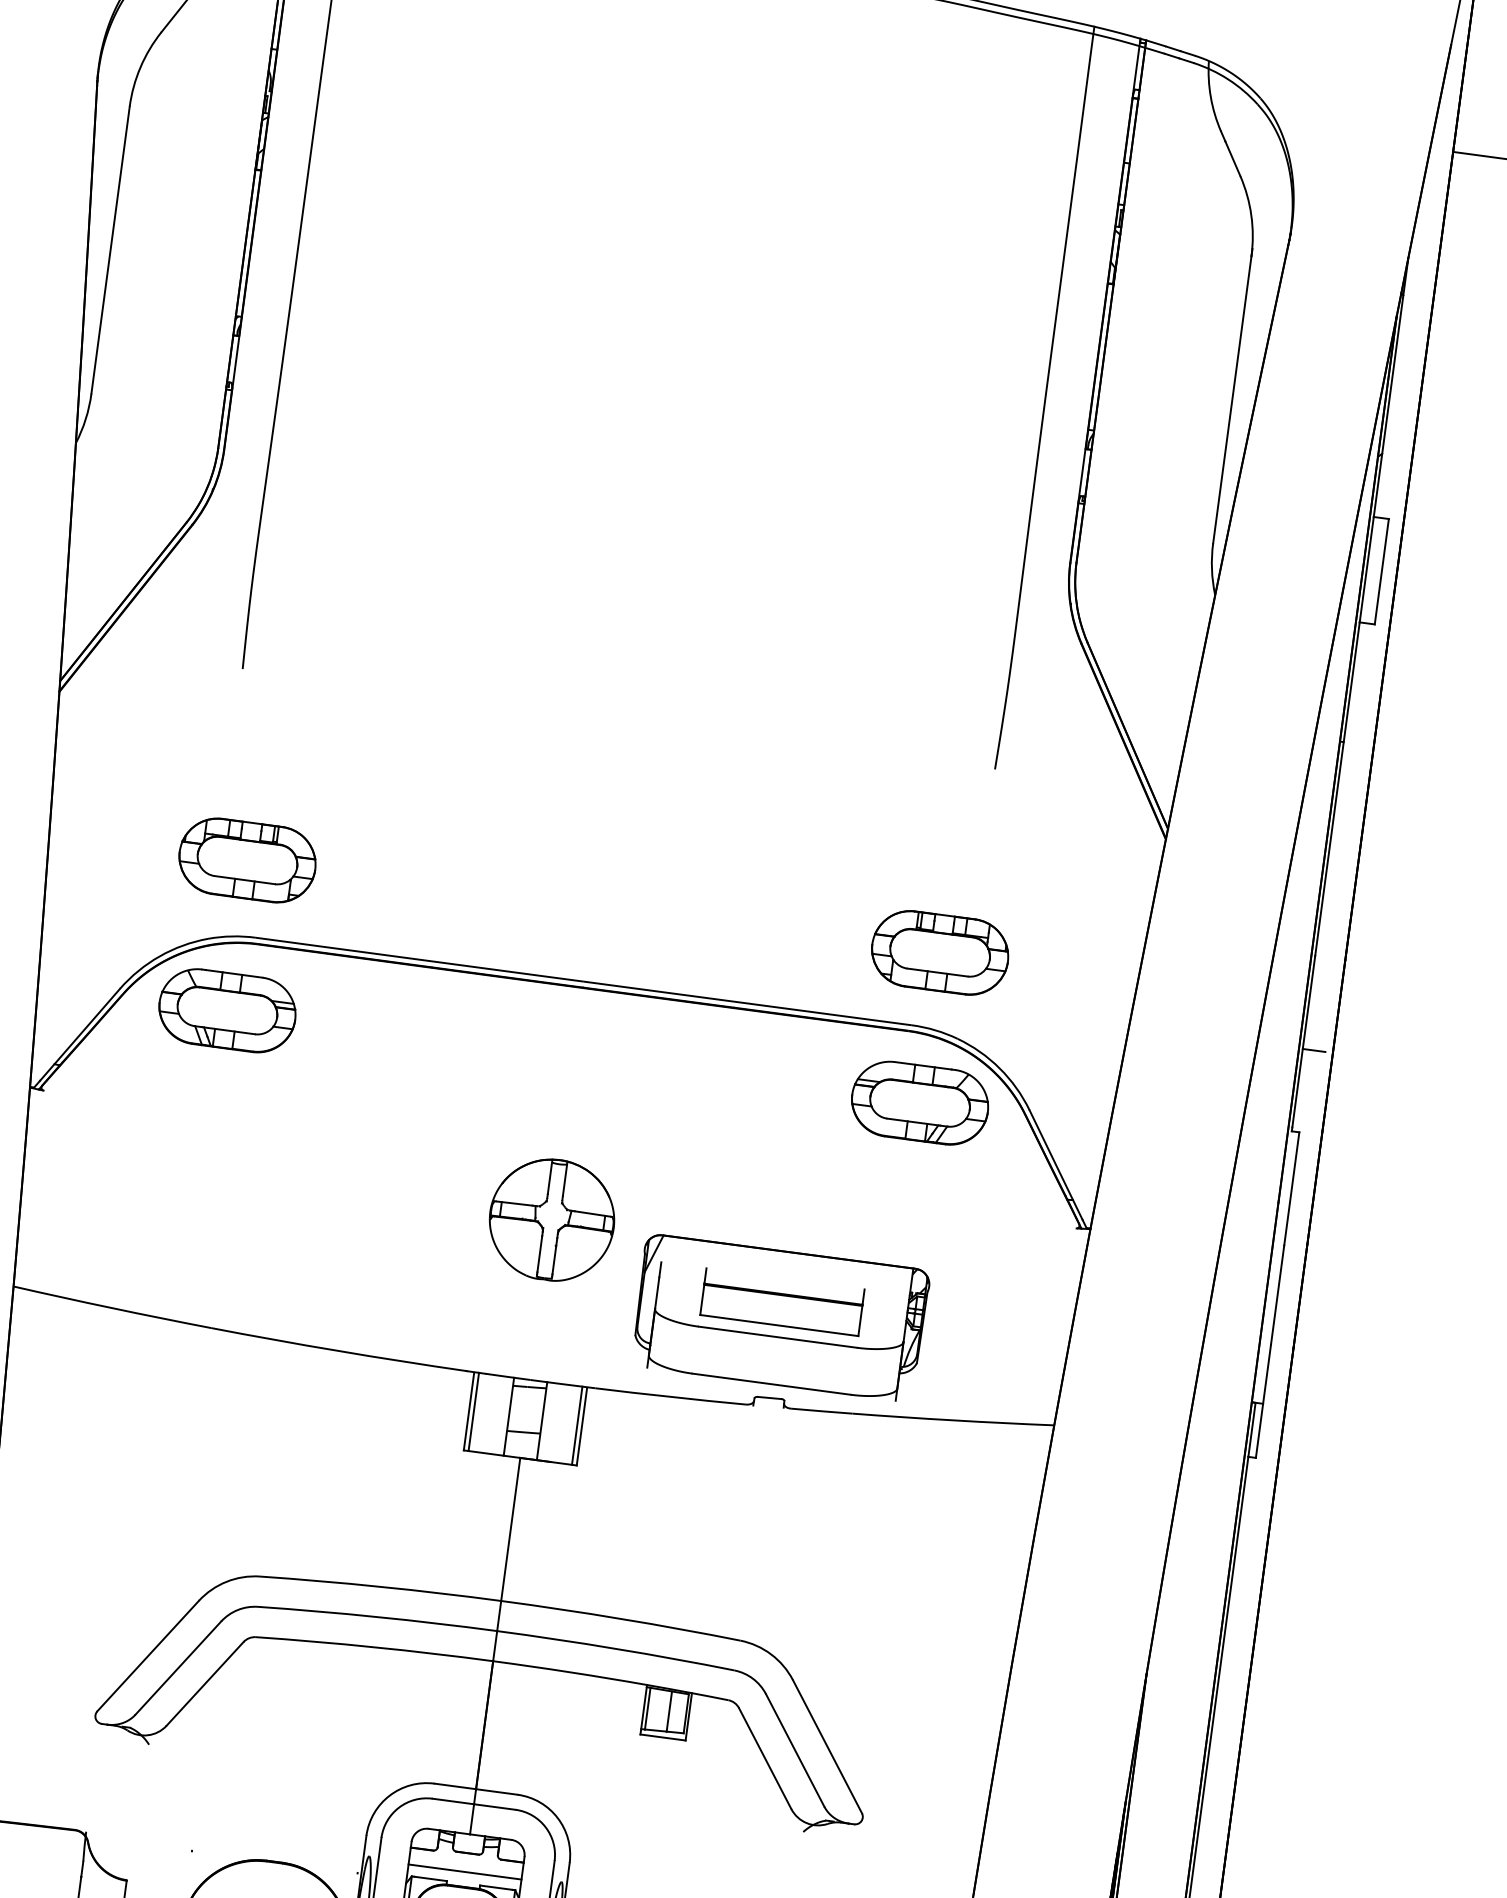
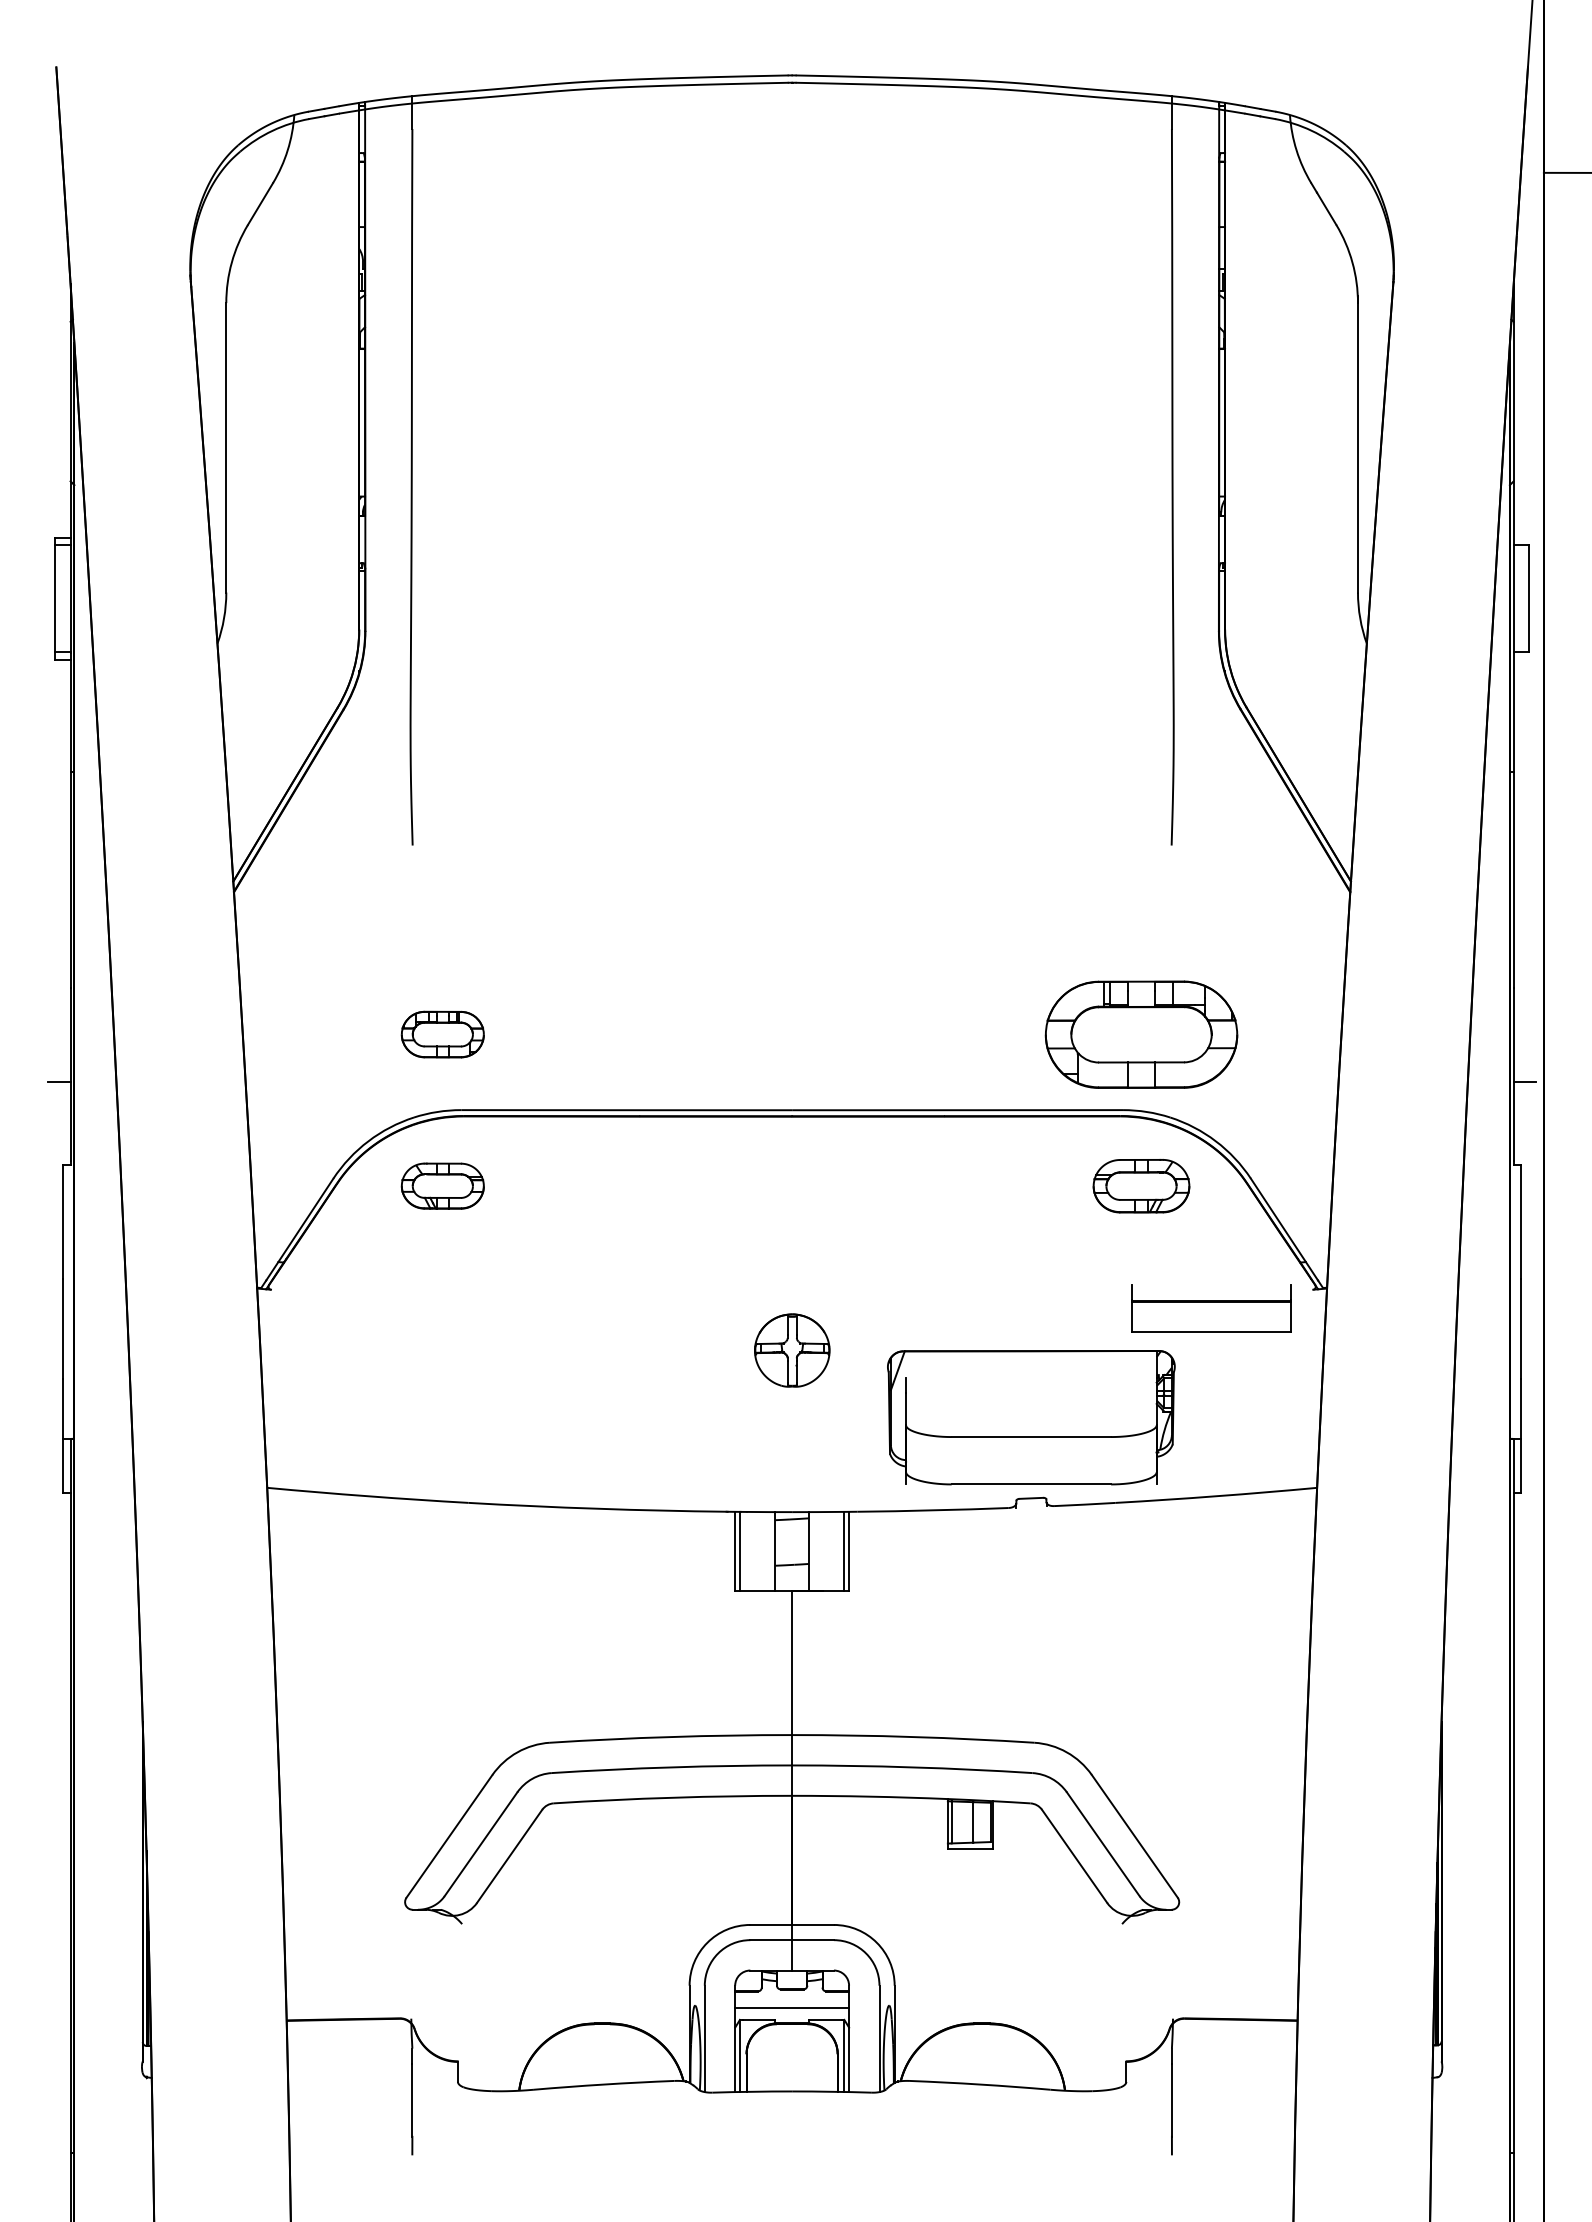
part: (247, 860) -> (442, 1034), size x0.6
part: (940, 952) -> (1141, 1034), size x1.4
part: (227, 1009) -> (442, 1185), size x0.6
part: (920, 1102) -> (1141, 1185), size x0.7
part: (552, 1219) -> (792, 1350), size x0.6
part: (782, 1301) -> (1211, 1308), moved

